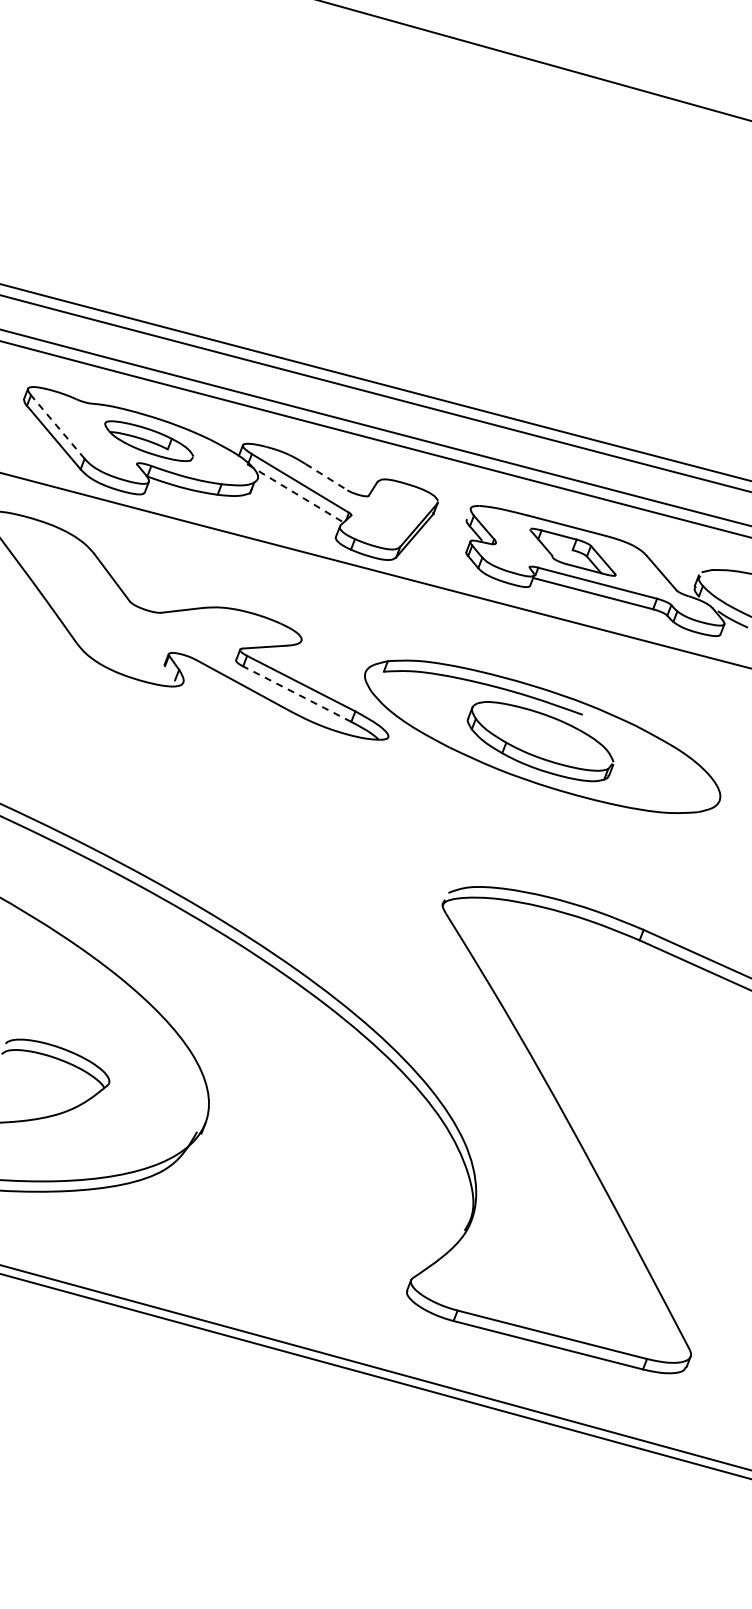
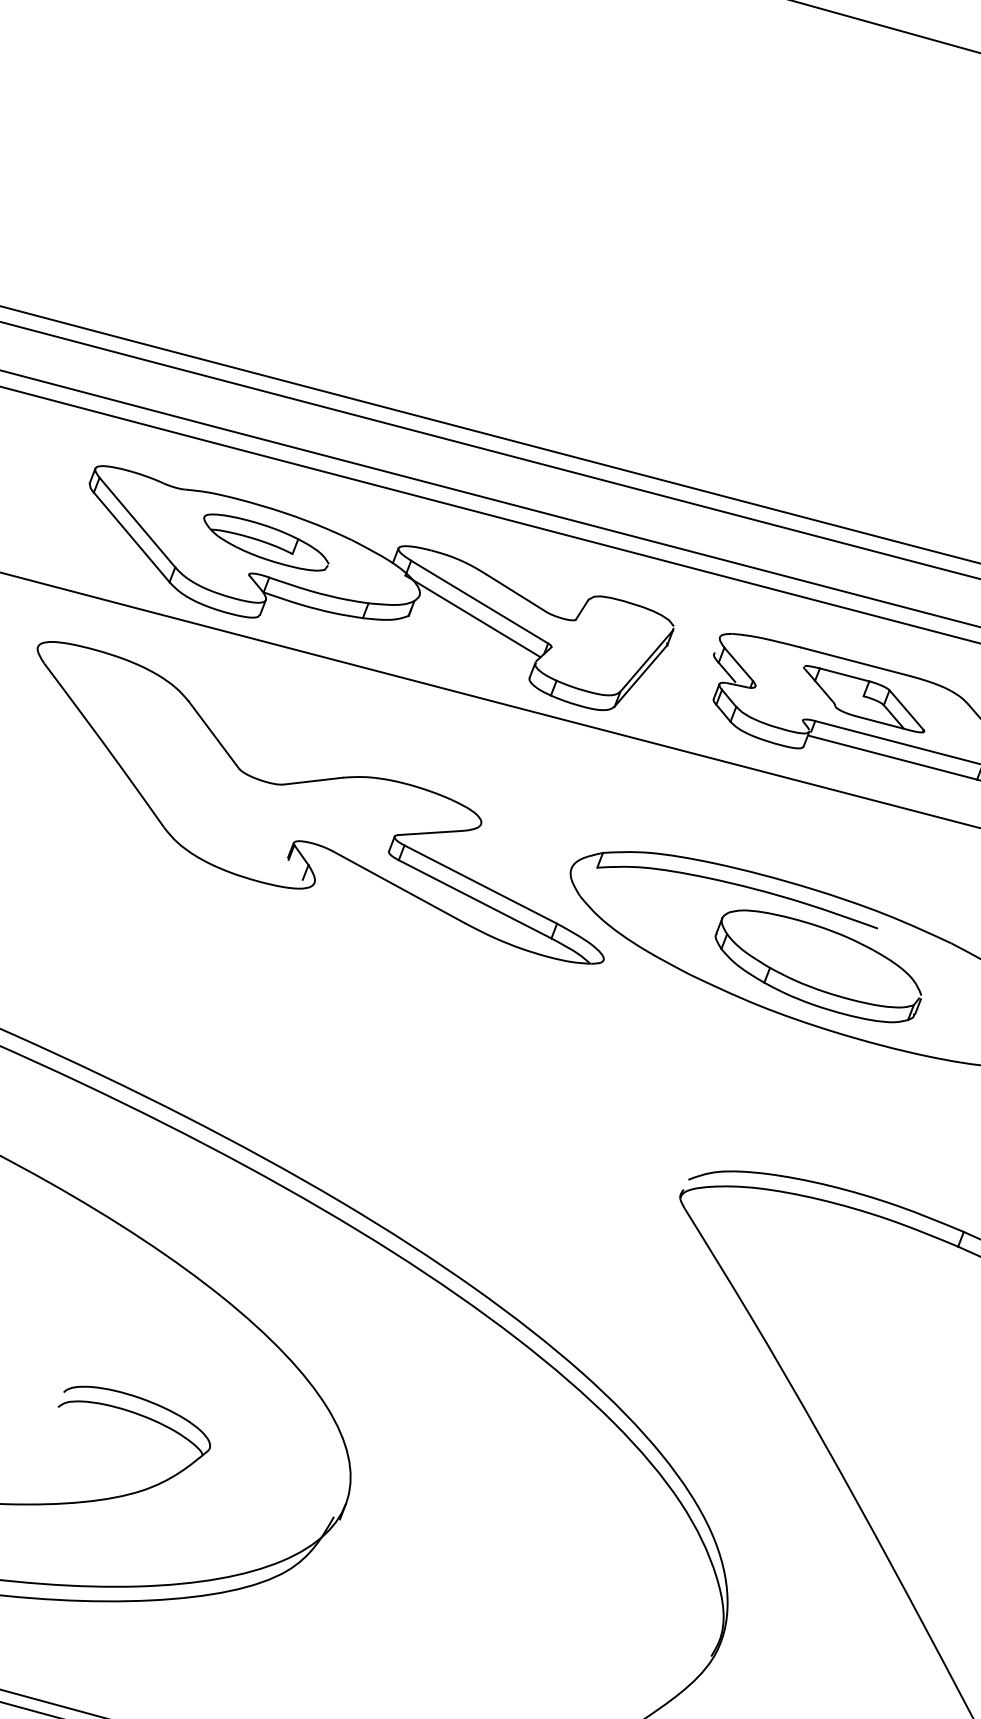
line: (57, 427) -> (136, 523), dashed -> solid
line: (326, 477) -> (516, 593), dashed -> solid
line: (295, 493) -> (472, 616), dashed -> solid
line: (297, 694) -> (475, 899), dashed -> solid

